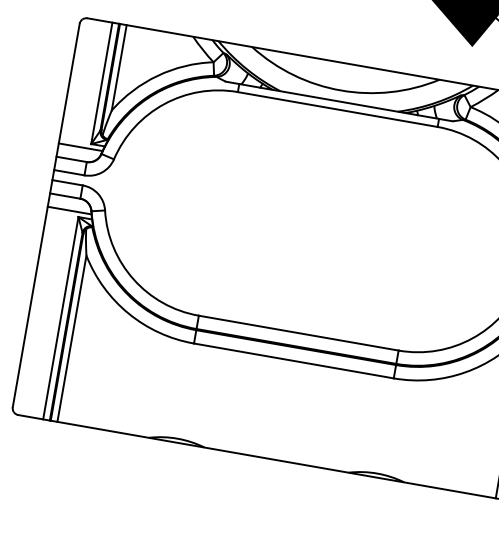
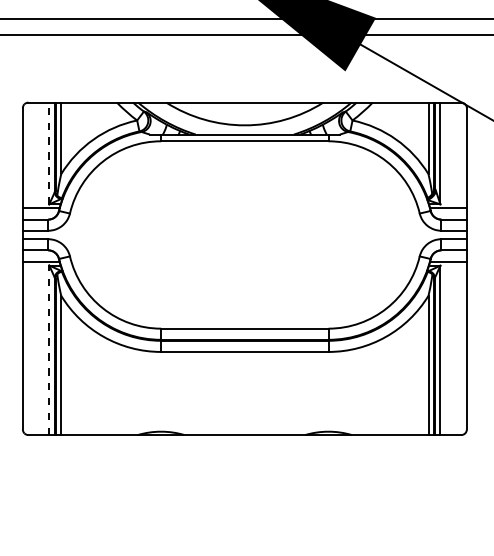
line: (102, 83) -> (49, 153), solid -> dashed
line: (61, 318) -> (49, 350), solid -> dashed

